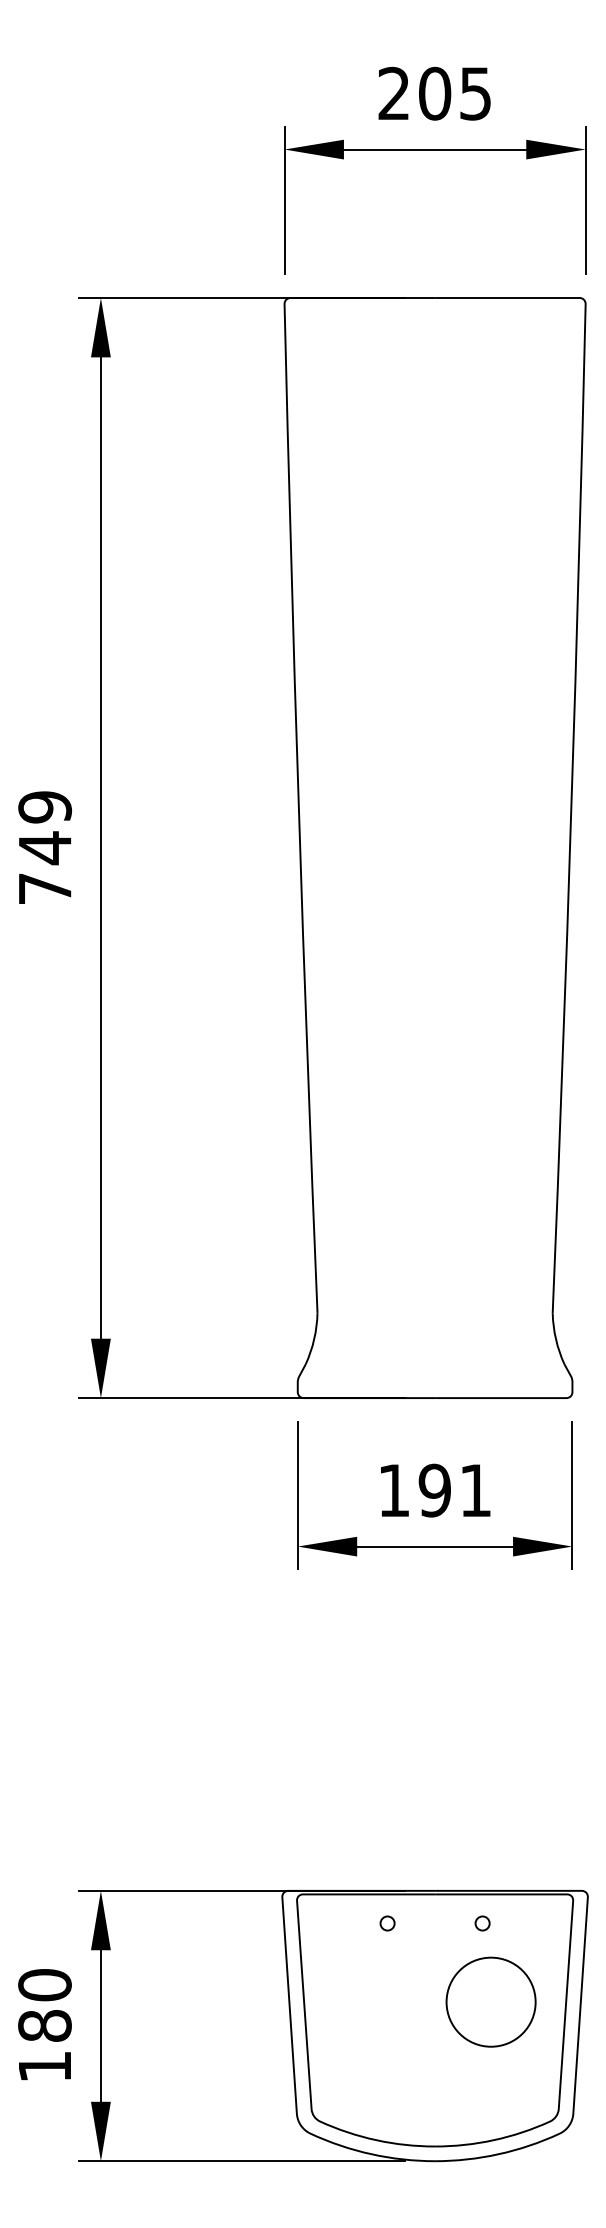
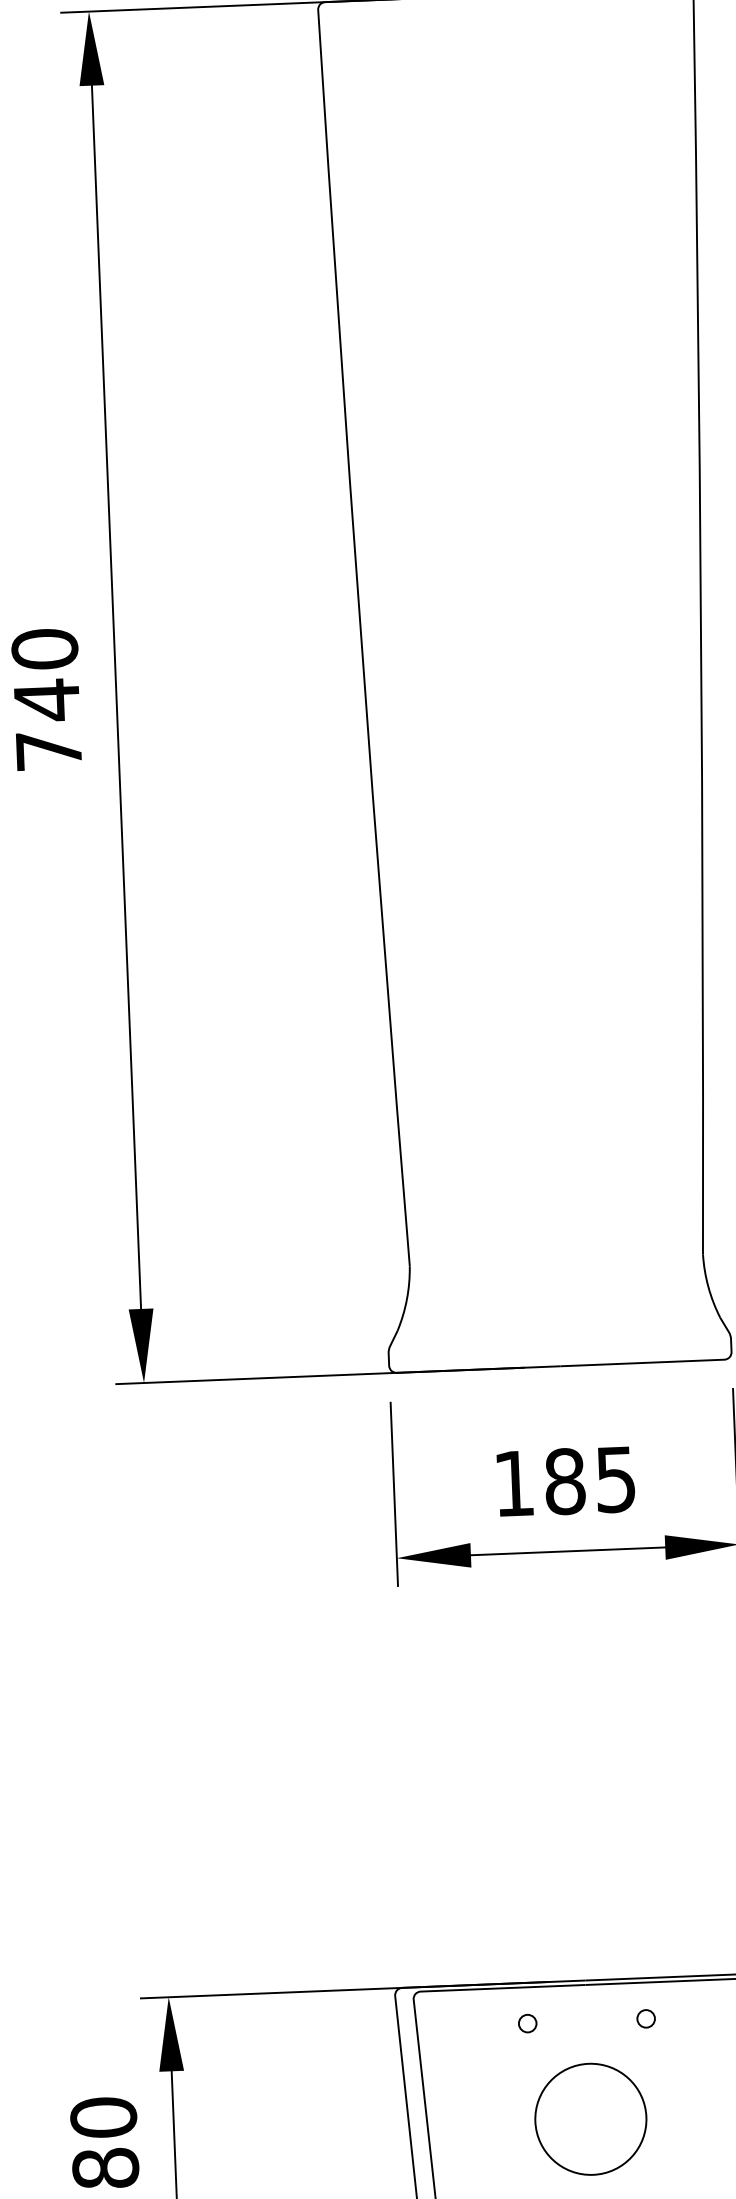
text: (45, 807) -> (45, 649), 749 -> 740
text: (454, 1490) -> (589, 1480), 191 -> 185
circle: (490, 2001) -> (590, 2118), moved

